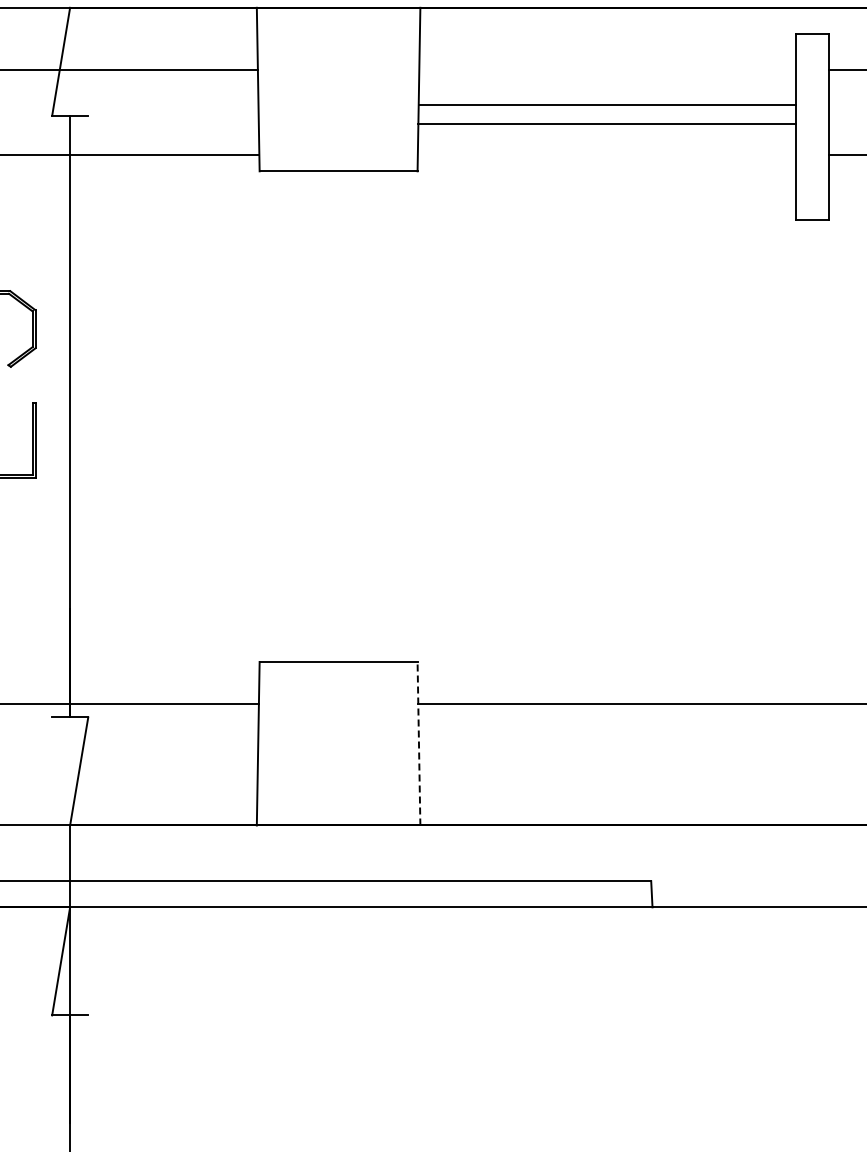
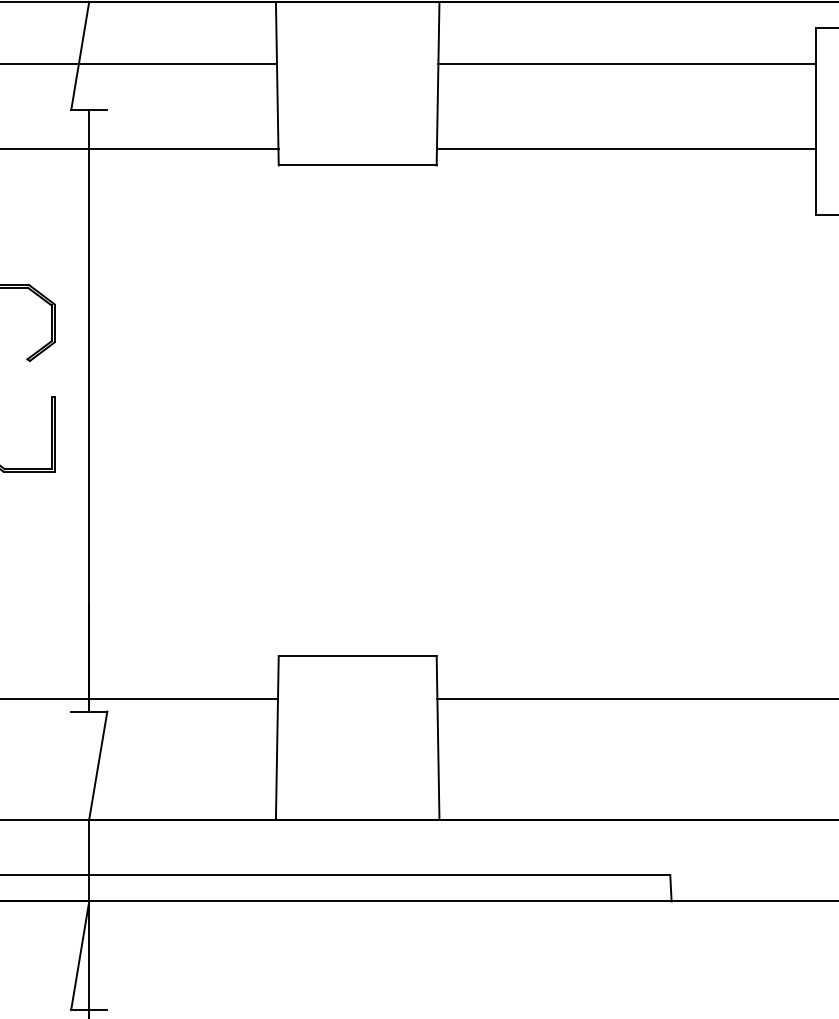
line: (607, 105) -> (626, 64), moved
line: (606, 124) -> (625, 149), moved
line: (418, 743) -> (437, 737), dashed -> solid

